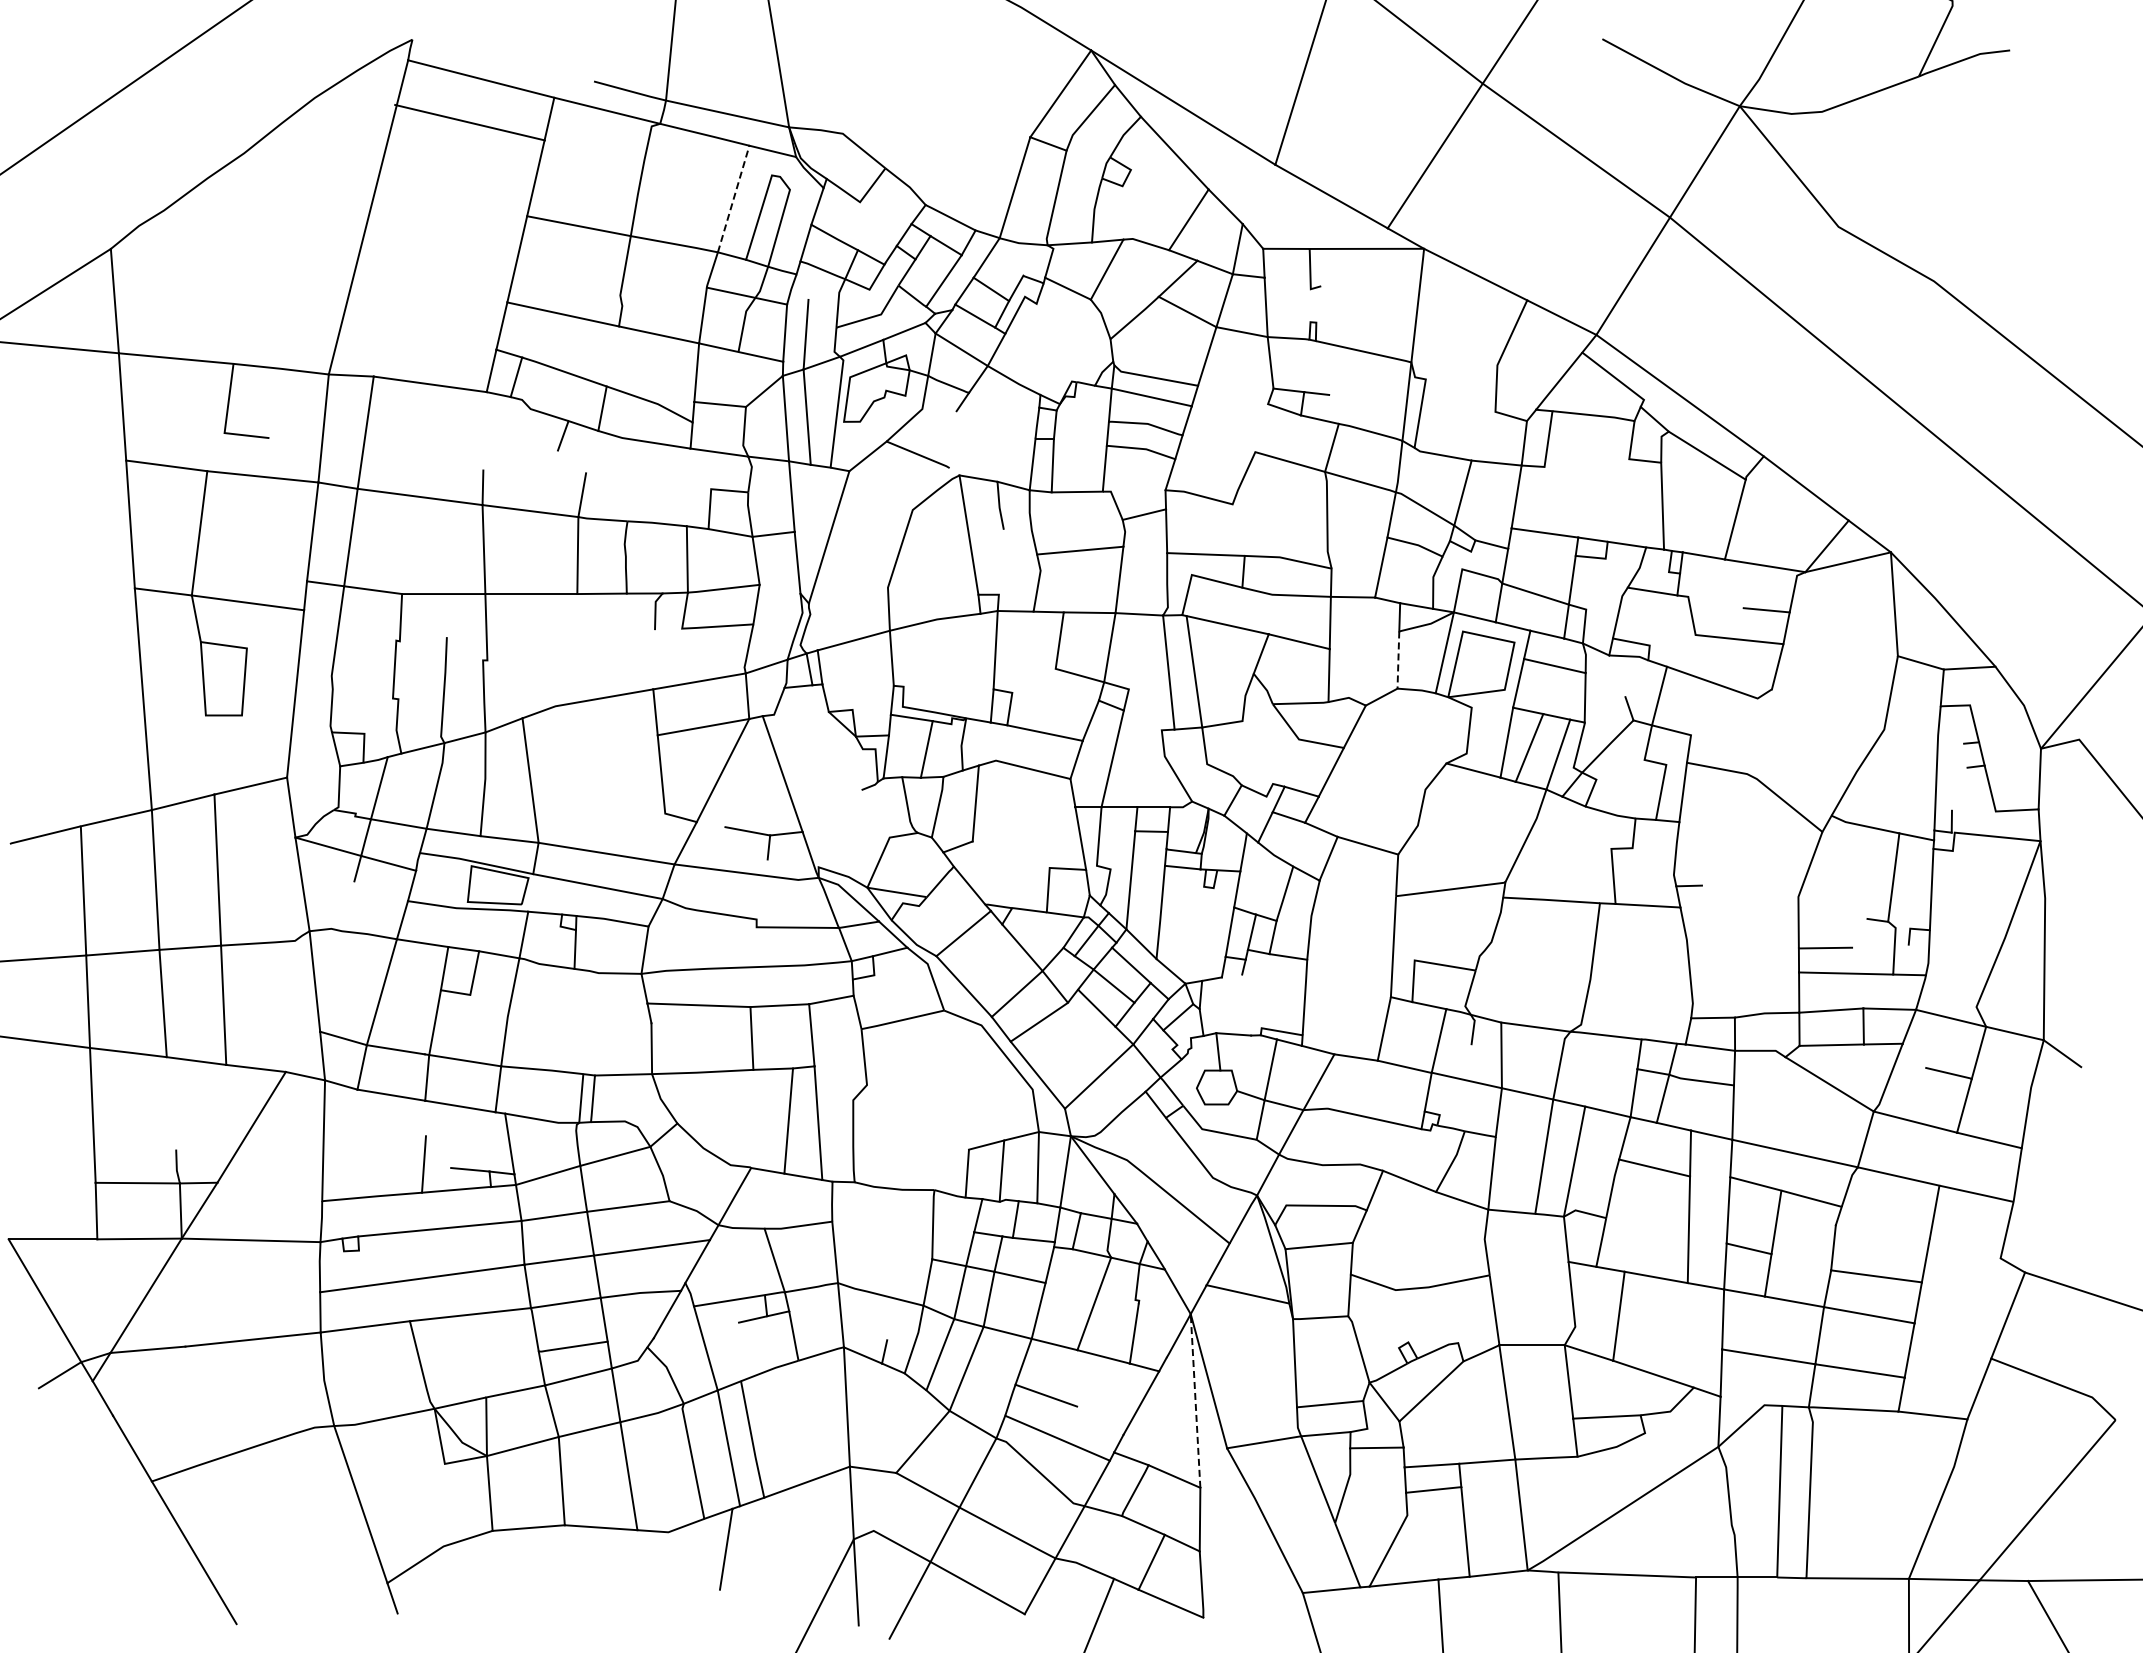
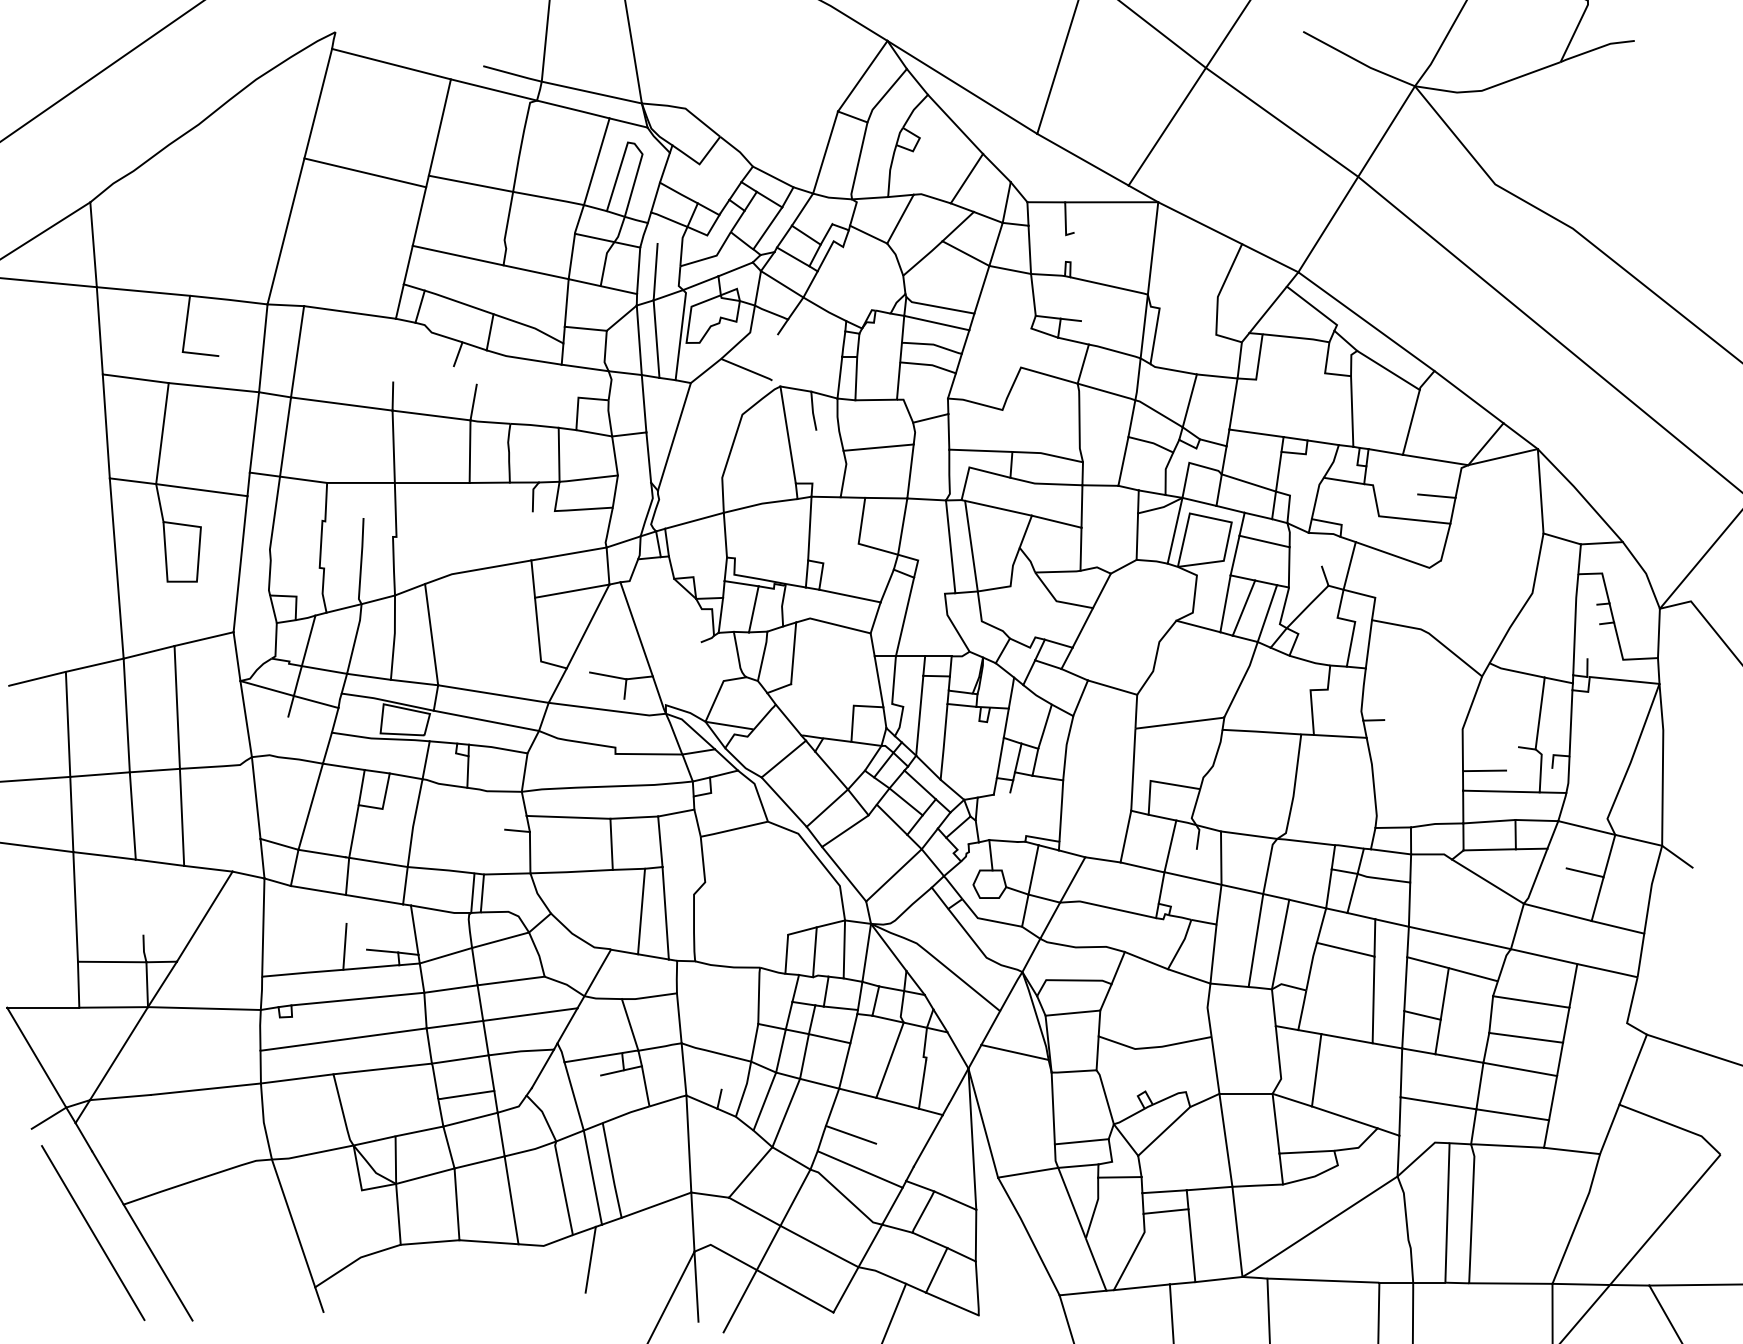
line: (469, 122) -> (364, 172), moved
line: (733, 199) -> (596, 162), dashed -> solid
line: (1398, 660) -> (1137, 537), dashed -> solid
line: (636, 1021) -> (517, 830), added
line: (1882, 1232) -> (1531, 1002), added
line: (1195, 1400) -> (972, 1138), dashed -> solid
line: (114, 1516) -> (93, 1233), added

